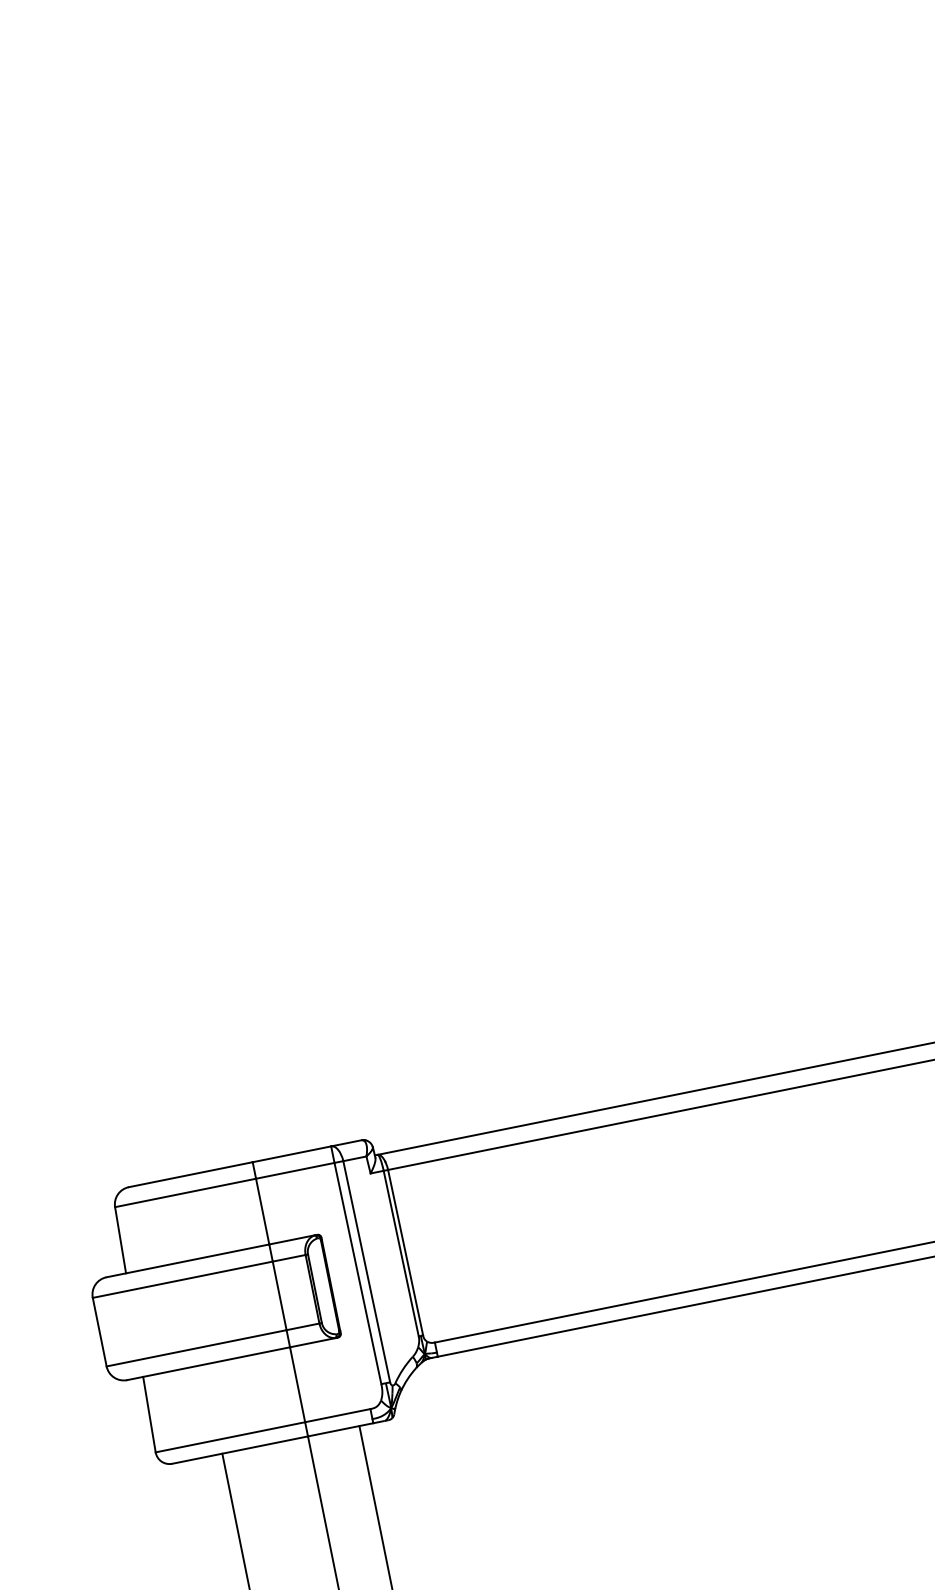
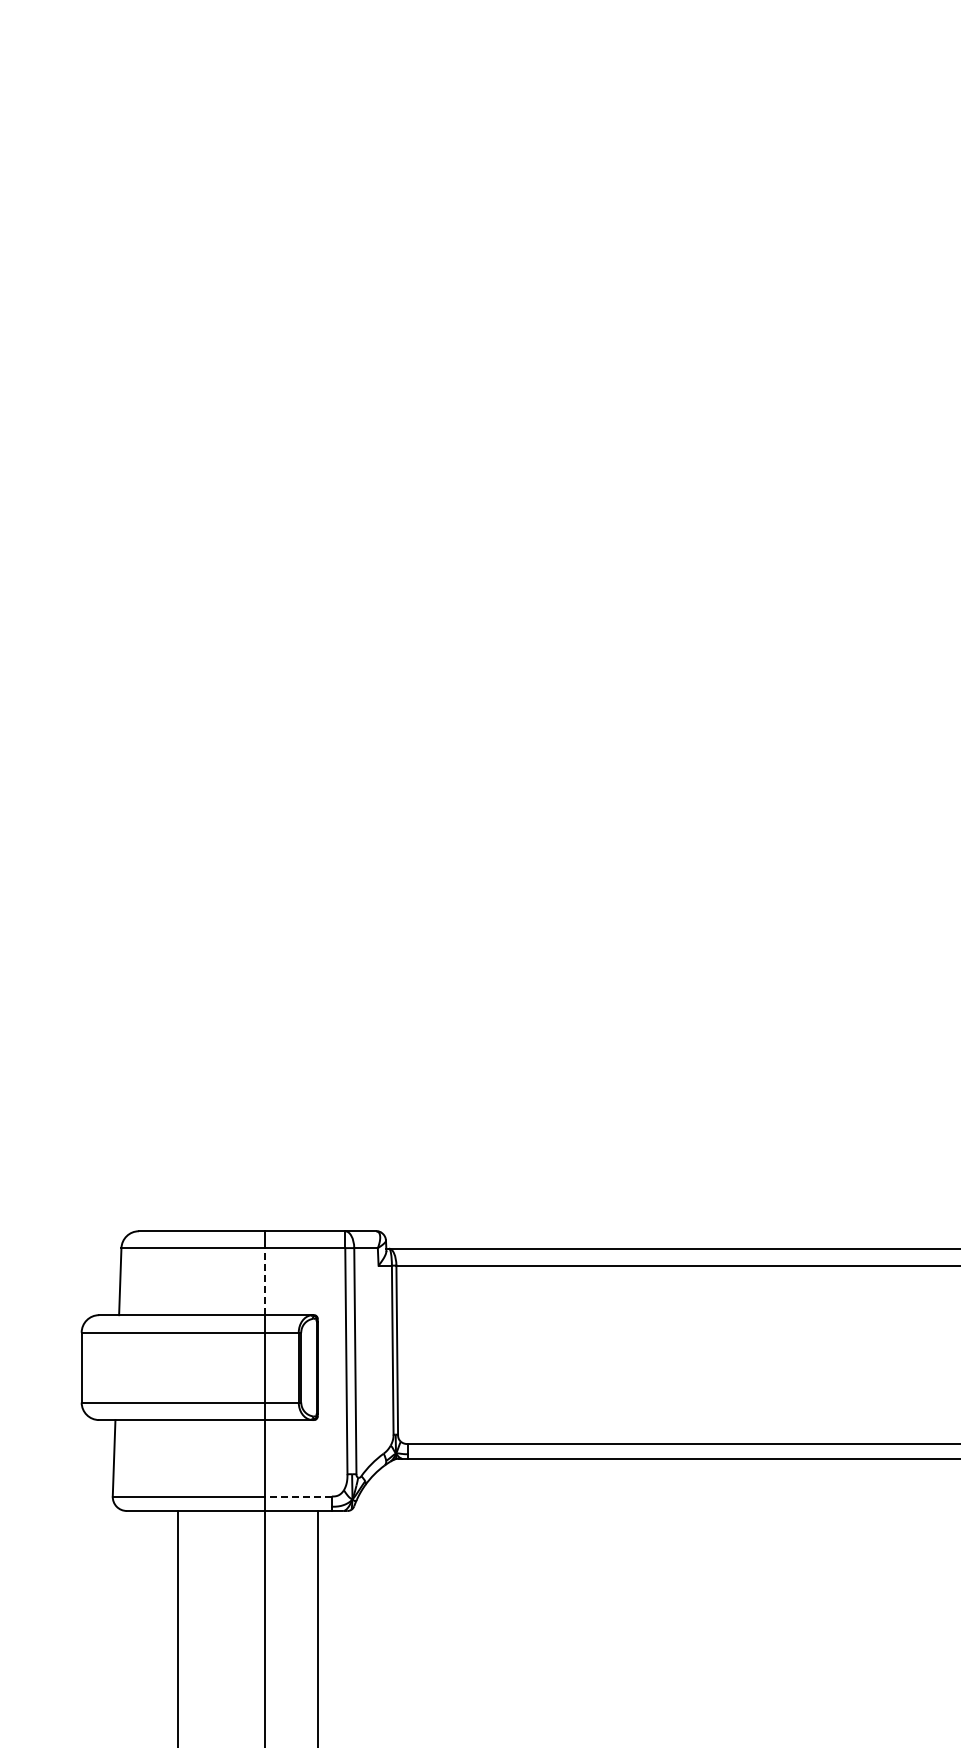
line: (262, 1211) -> (265, 1281), solid -> dashed
line: (337, 1415) -> (298, 1496), solid -> dashed

